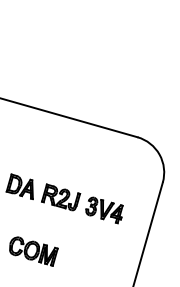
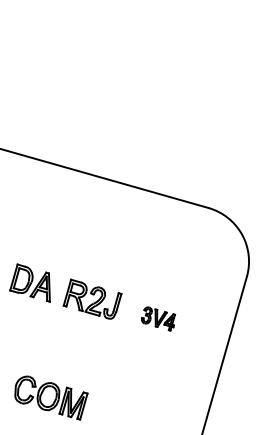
part: (104, 210) -> (158, 319), size x0.6
part: (33, 251) -> (50, 397), moved

